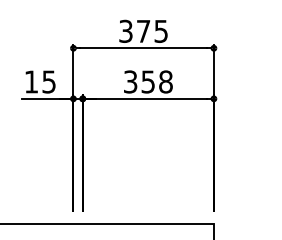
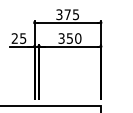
text: (30, 81) -> (14, 38), 15 -> 25
text: (166, 81) -> (78, 38), 358 -> 350

